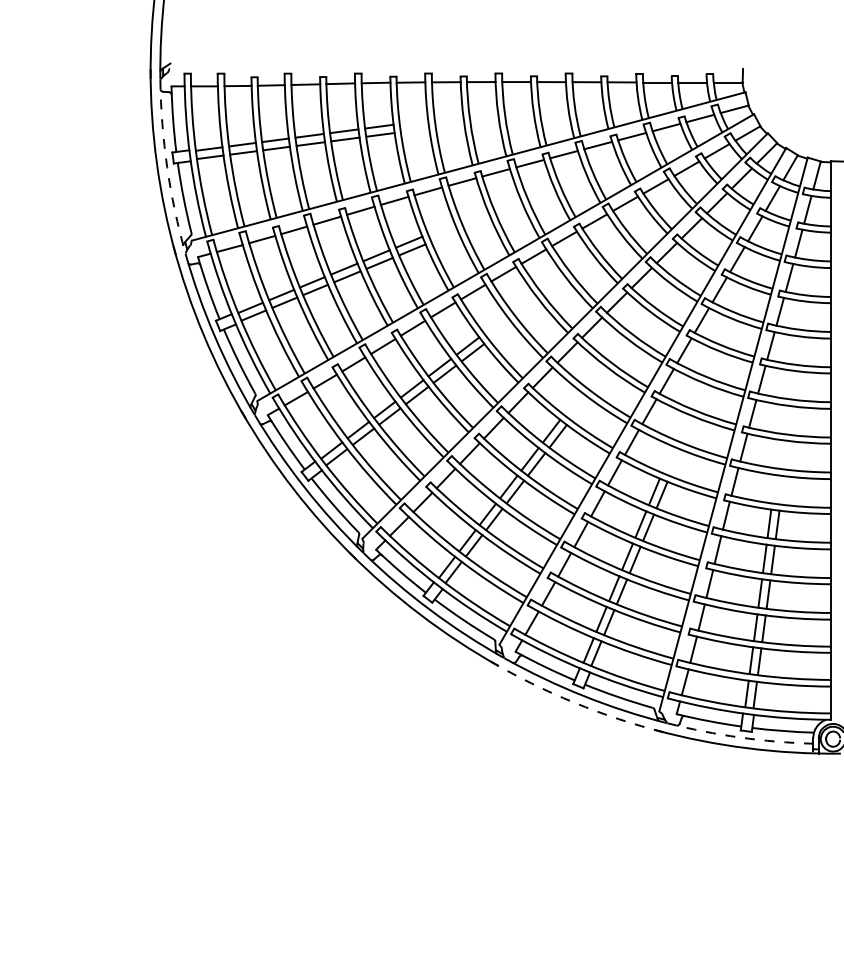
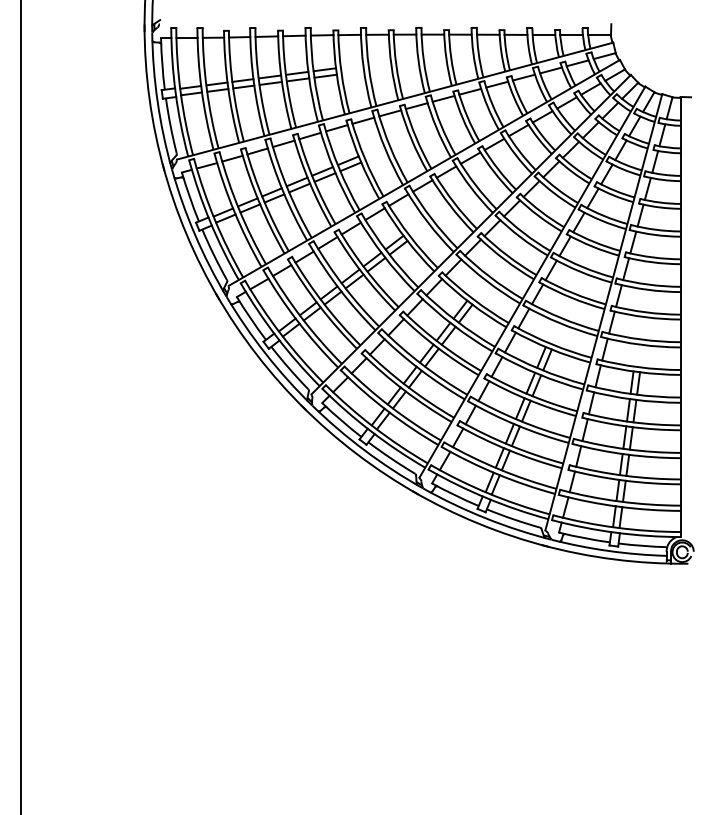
arc: (167, 166) -> (157, 101), dashed -> solid
arc: (574, 702) -> (478, 523), dashed -> solid
arc: (739, 736) -> (608, 550), dashed -> solid

